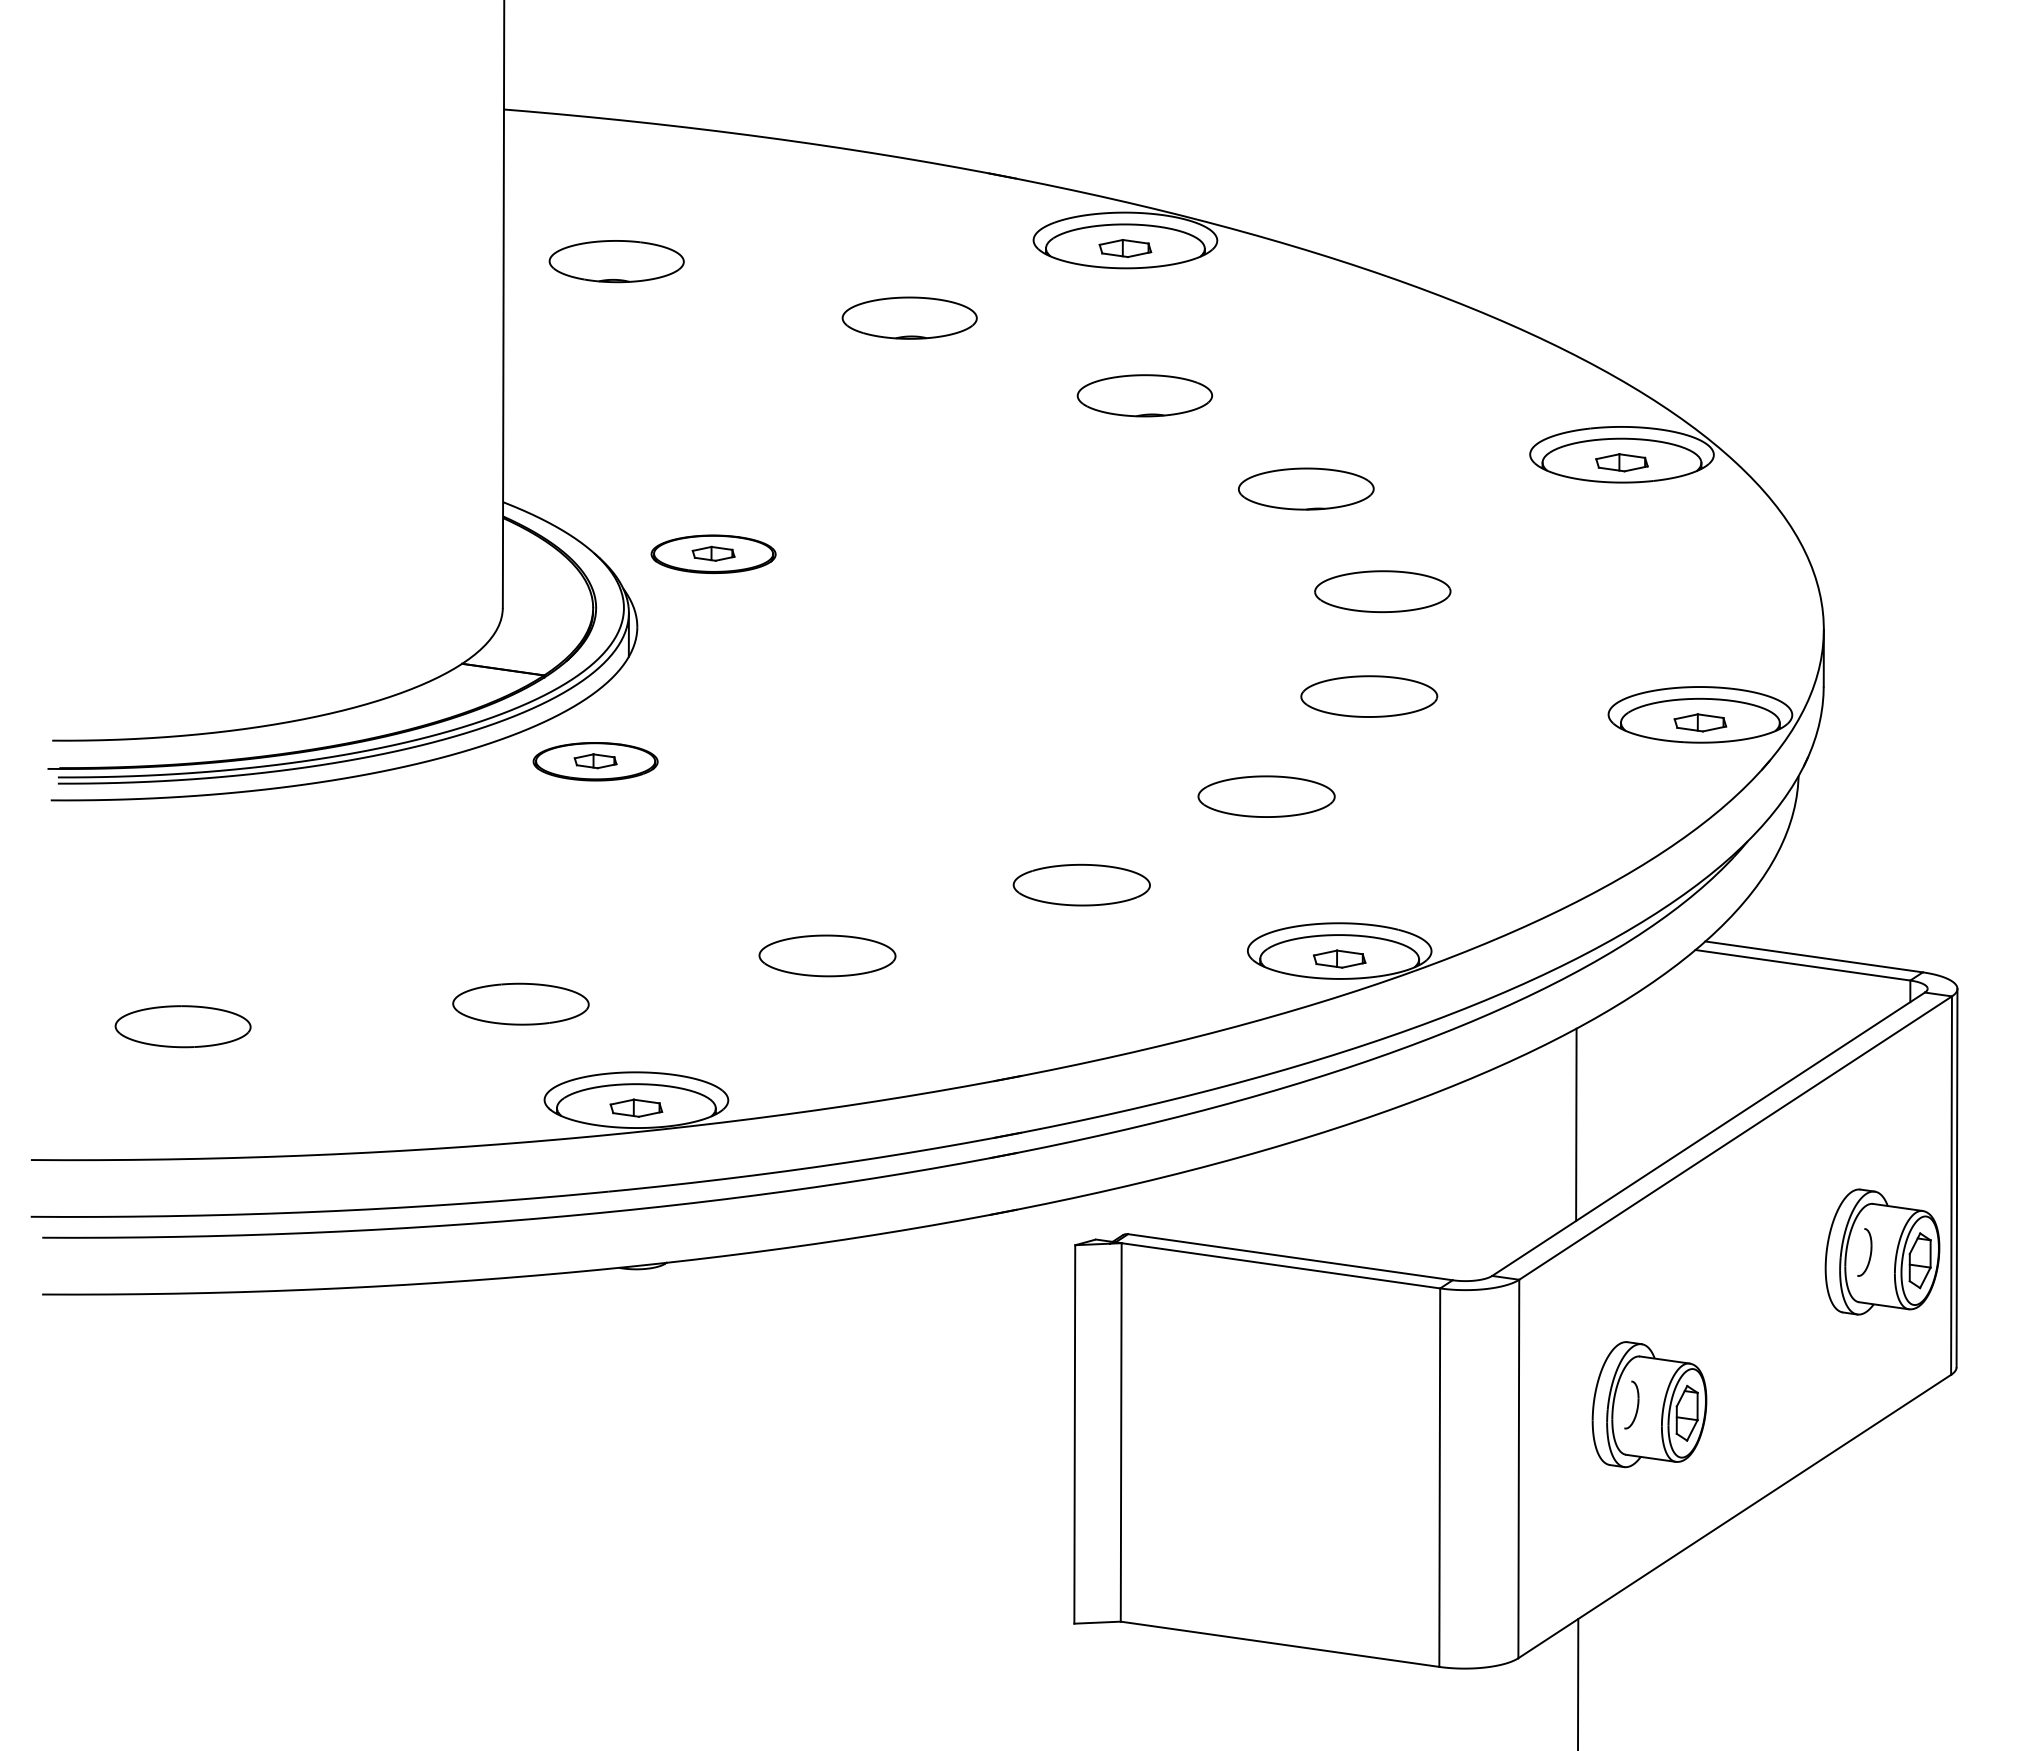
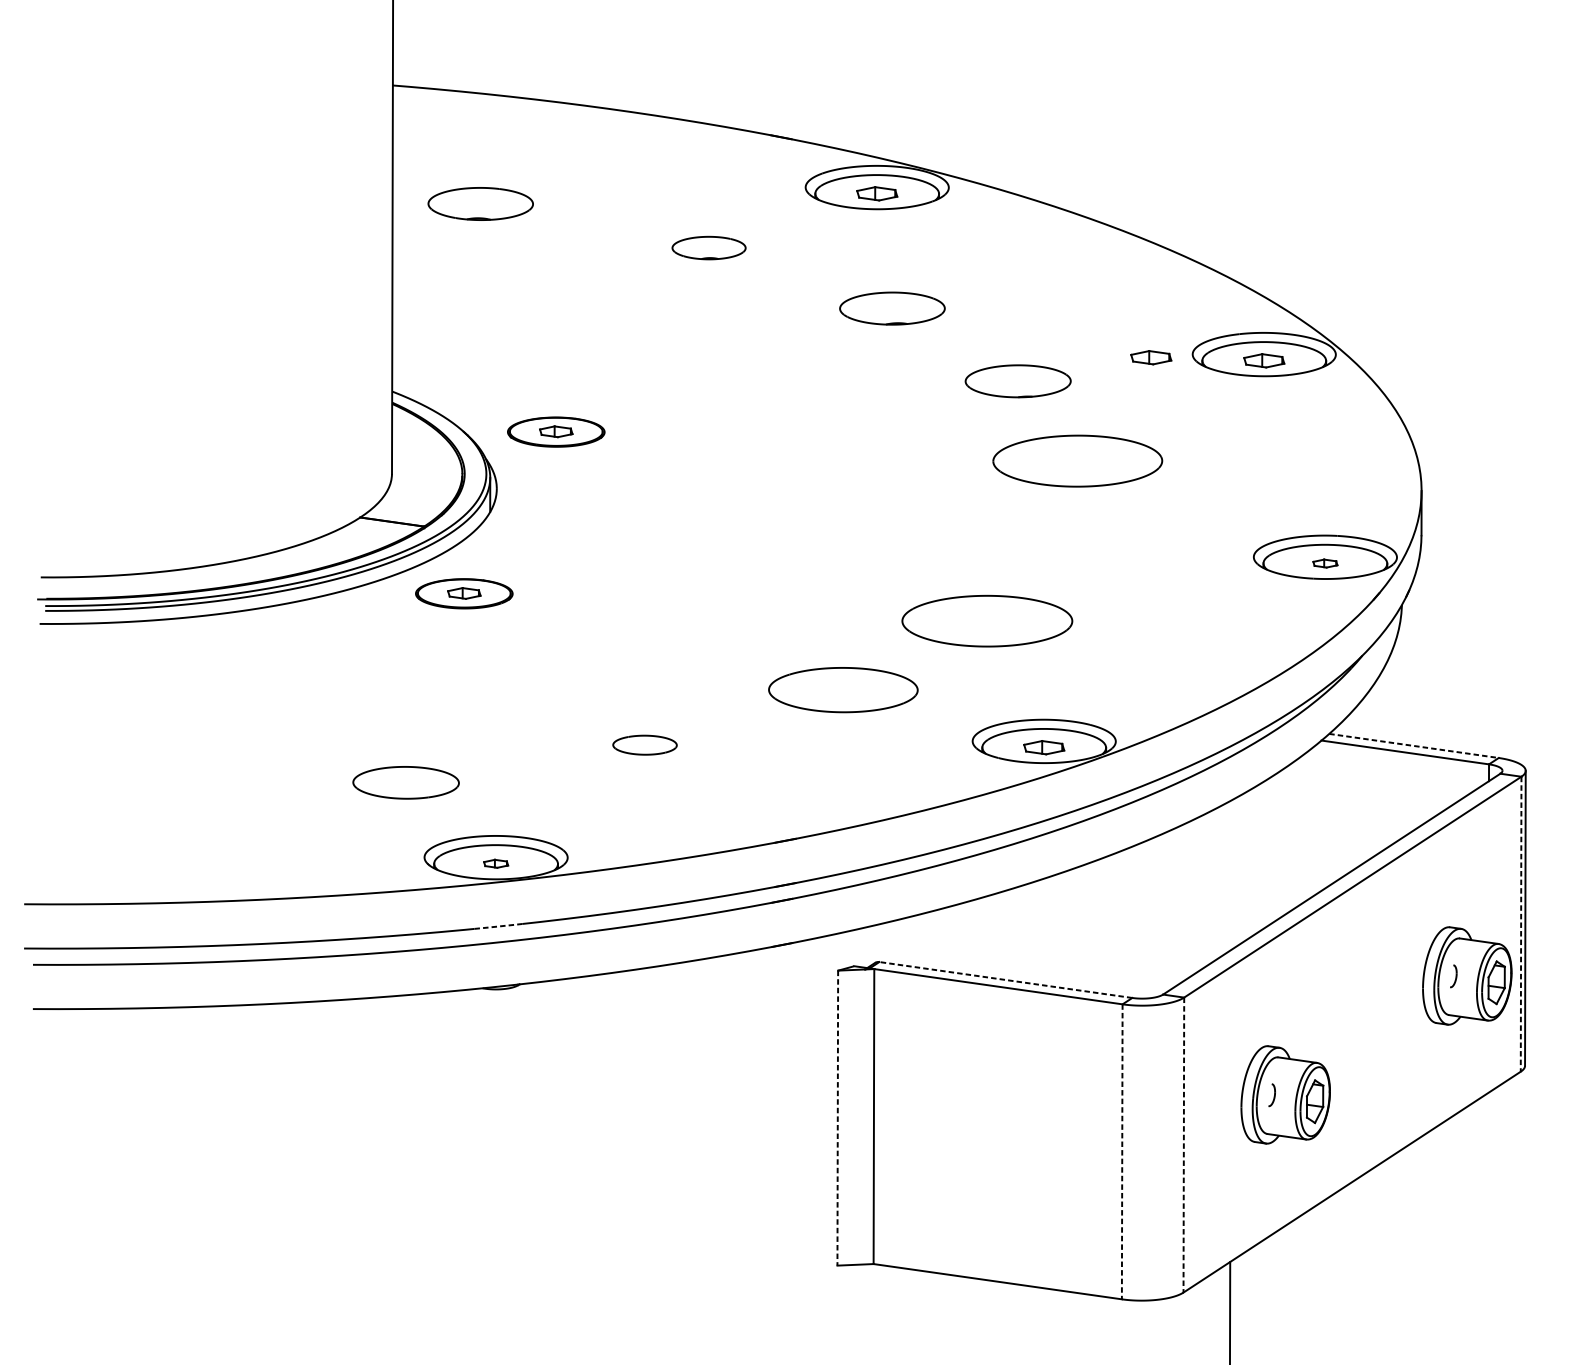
part: (909, 317) -> (708, 247), size x0.7
part: (1476, 458) -> (1150, 357), added
part: (1382, 591) -> (1077, 461), size x1.6
part: (1369, 696) -> (1067, 542), removed
part: (1700, 722) -> (1325, 563), size x0.6
part: (1266, 796) -> (987, 620), size x1.6
part: (1081, 884) -> (843, 689), size x1.4
part: (827, 955) -> (645, 744), size x0.6
line: (1814, 956) -> (1414, 745), solid -> dashed
part: (182, 1026) -> (142, 800), removed
part: (636, 1107) -> (496, 863), size x0.6
line: (1576, 1124) -> (1228, 876), removed
line: (1951, 1186) -> (1521, 924), solid -> dashed
line: (639, 1188) -> (498, 926), solid -> dashed
part: (1864, 1252) -> (1453, 976), size x0.6
line: (1290, 1257) -> (1005, 980), solid -> dashed
part: (1631, 1404) -> (1271, 1094), size x0.6
line: (1074, 1434) -> (837, 1118), solid -> dashed
line: (1518, 1469) -> (1183, 1145), solid -> dashed
line: (1439, 1478) -> (1122, 1152), solid -> dashed

